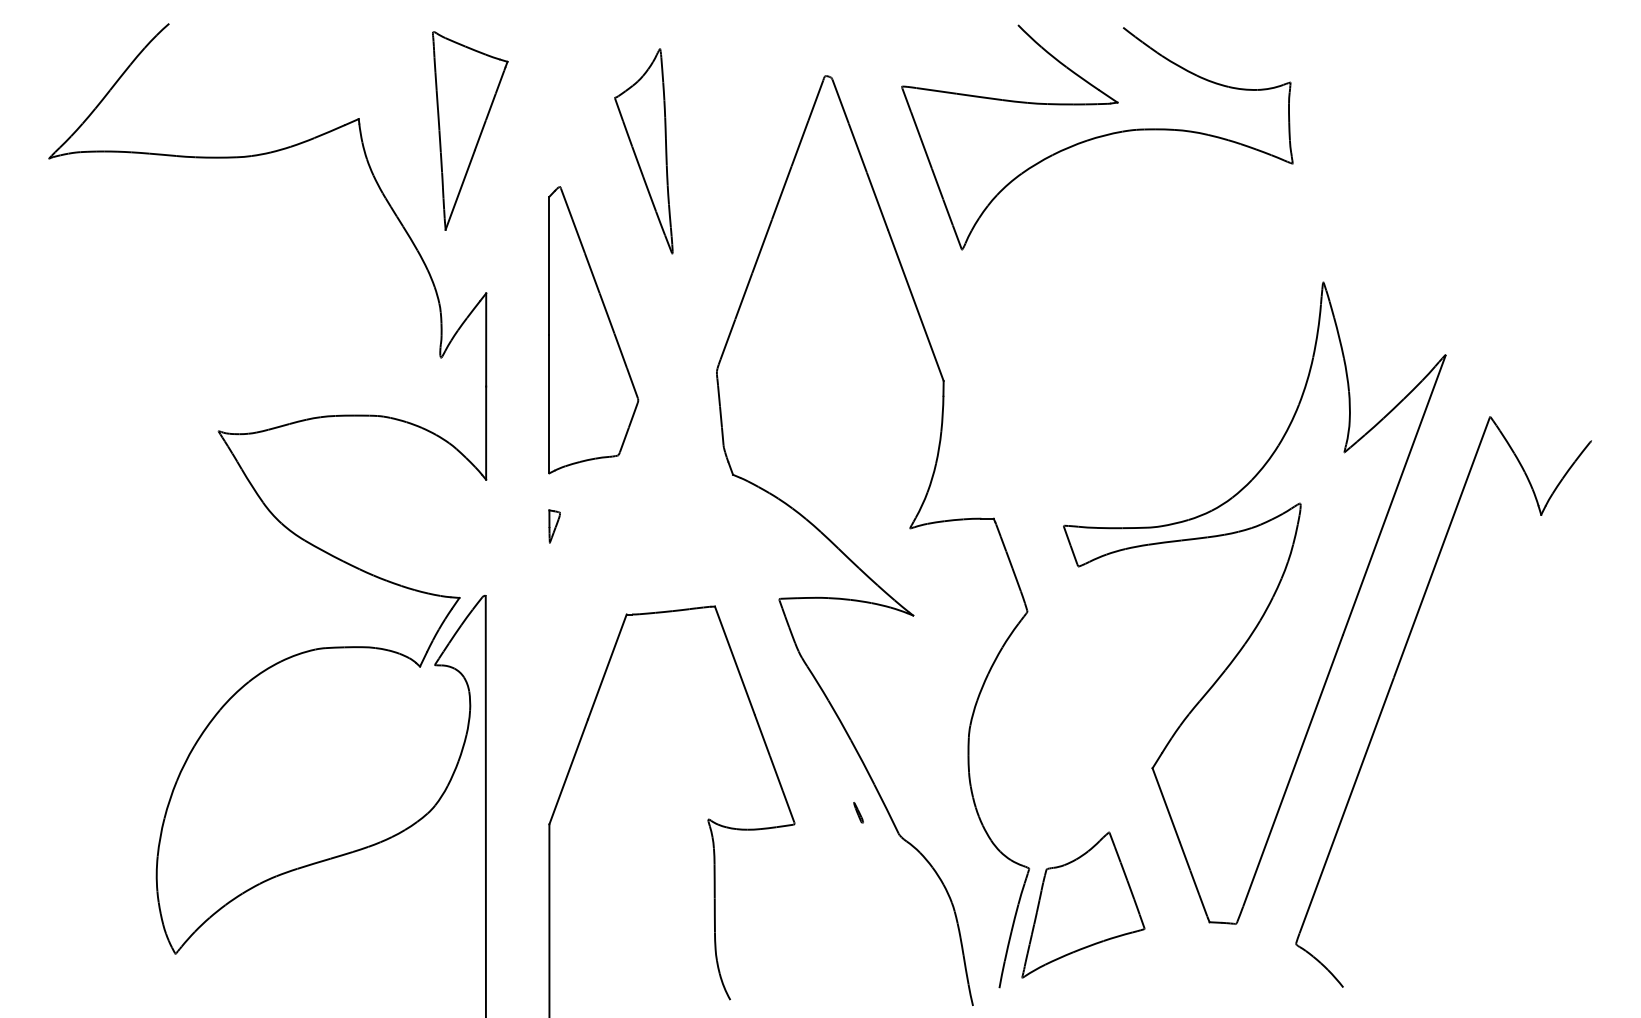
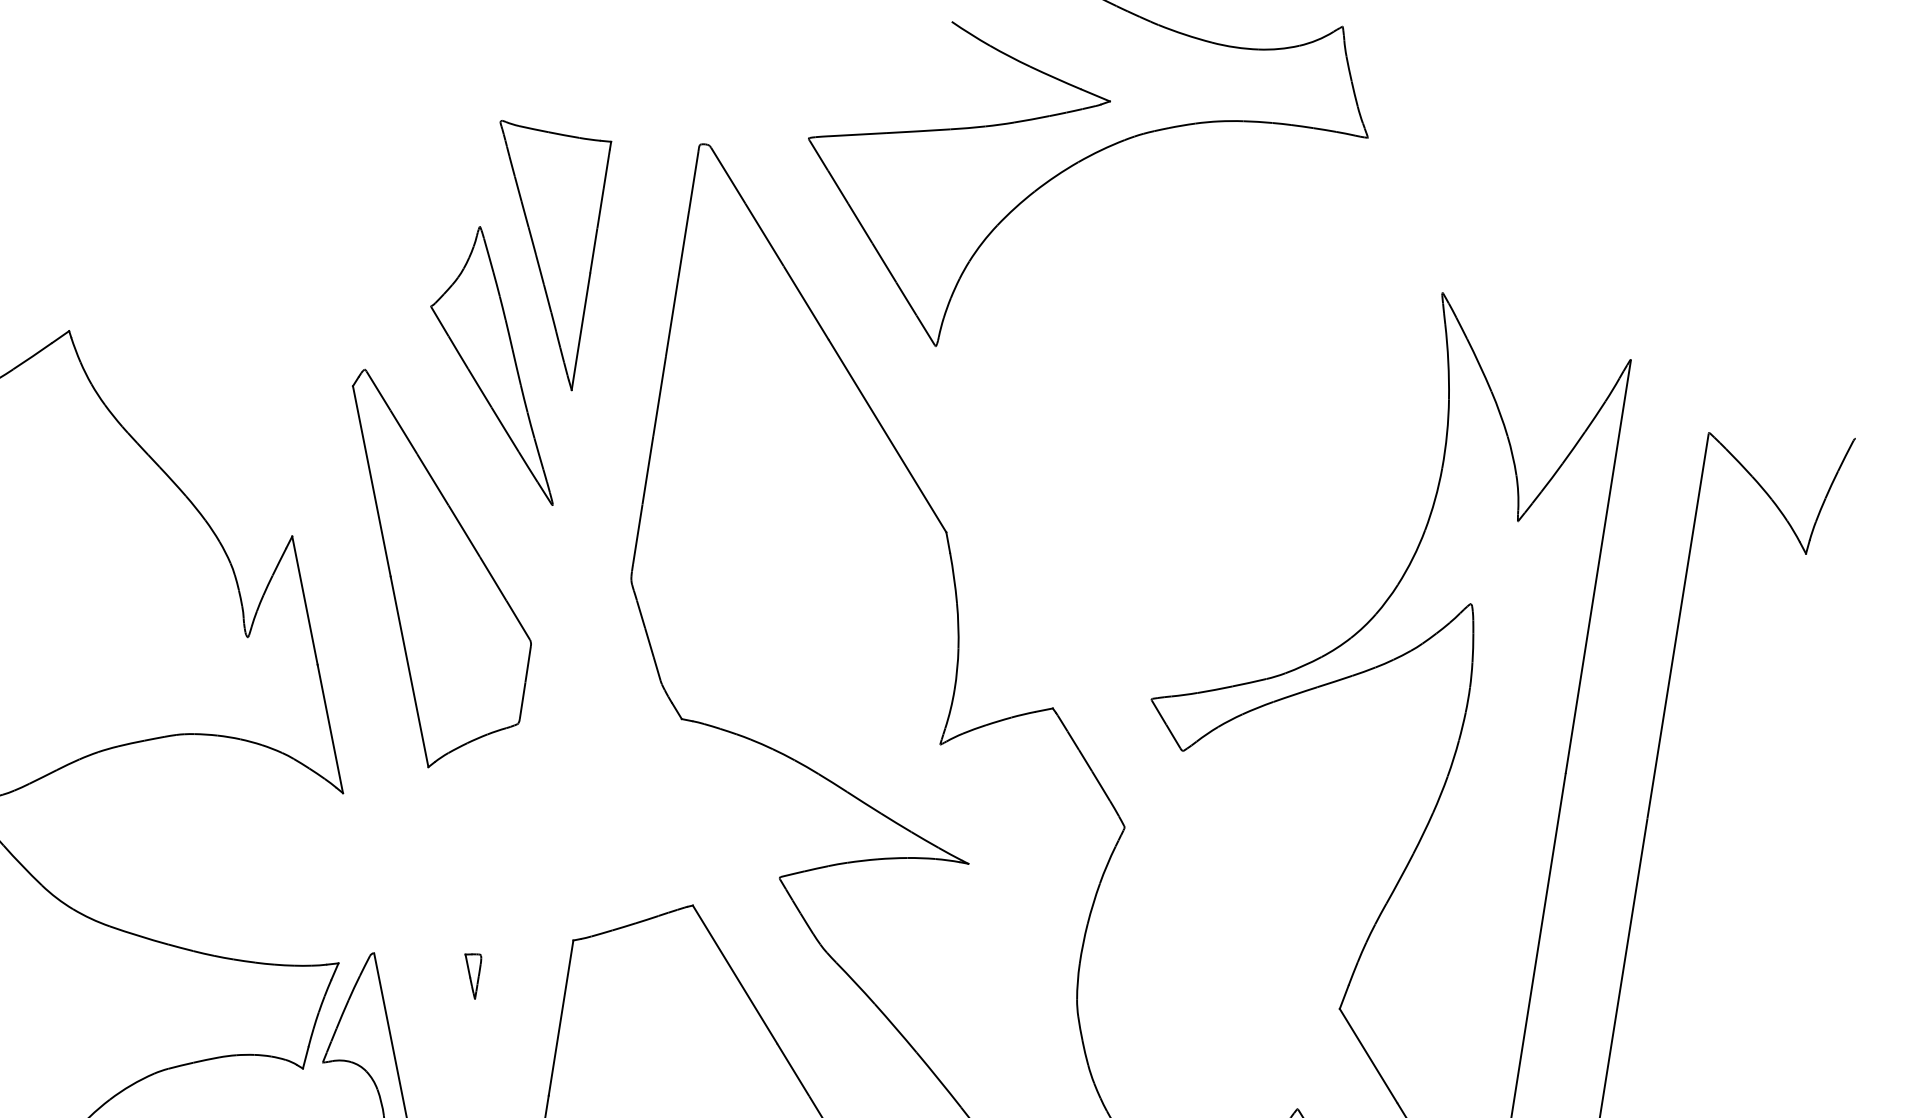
part: (470, 130) -> (578, 246), moved
part: (643, 151) -> (484, 372), moved
part: (554, 526) -> (476, 975), moved

